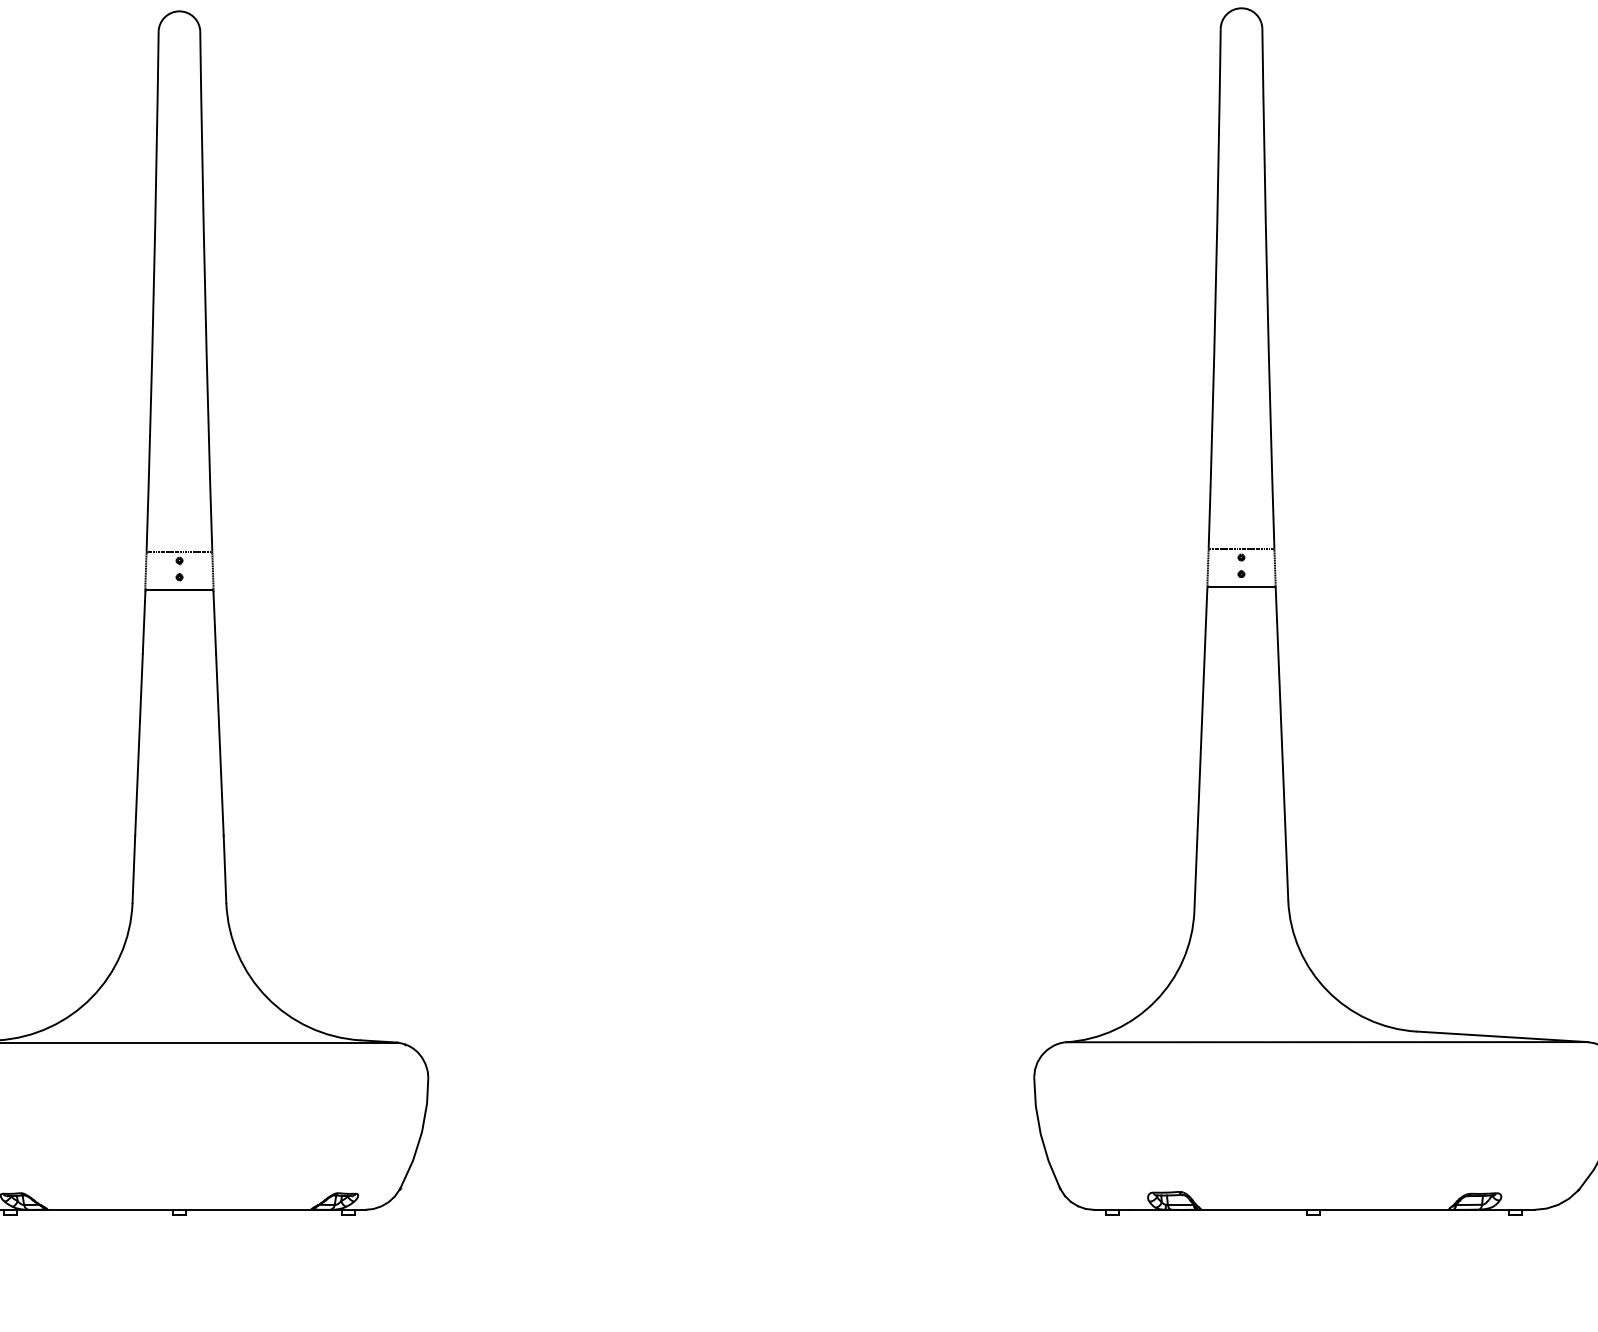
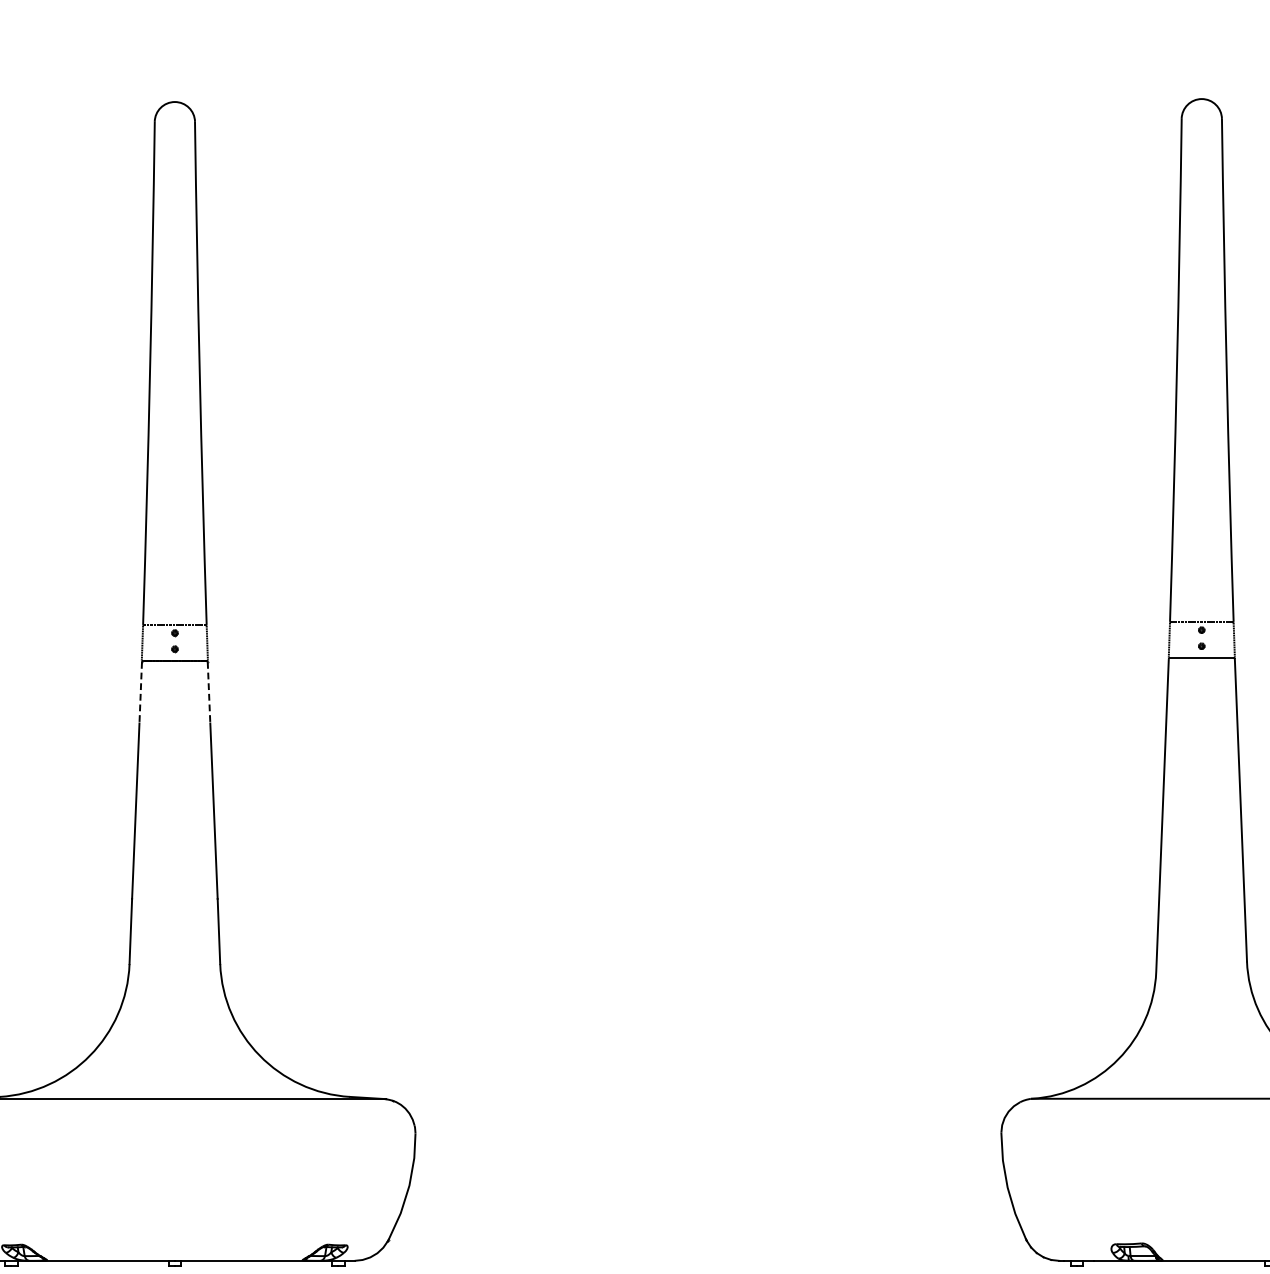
line: (144, 622) -> (141, 692), solid -> dashed
line: (214, 622) -> (208, 692), solid -> dashed

